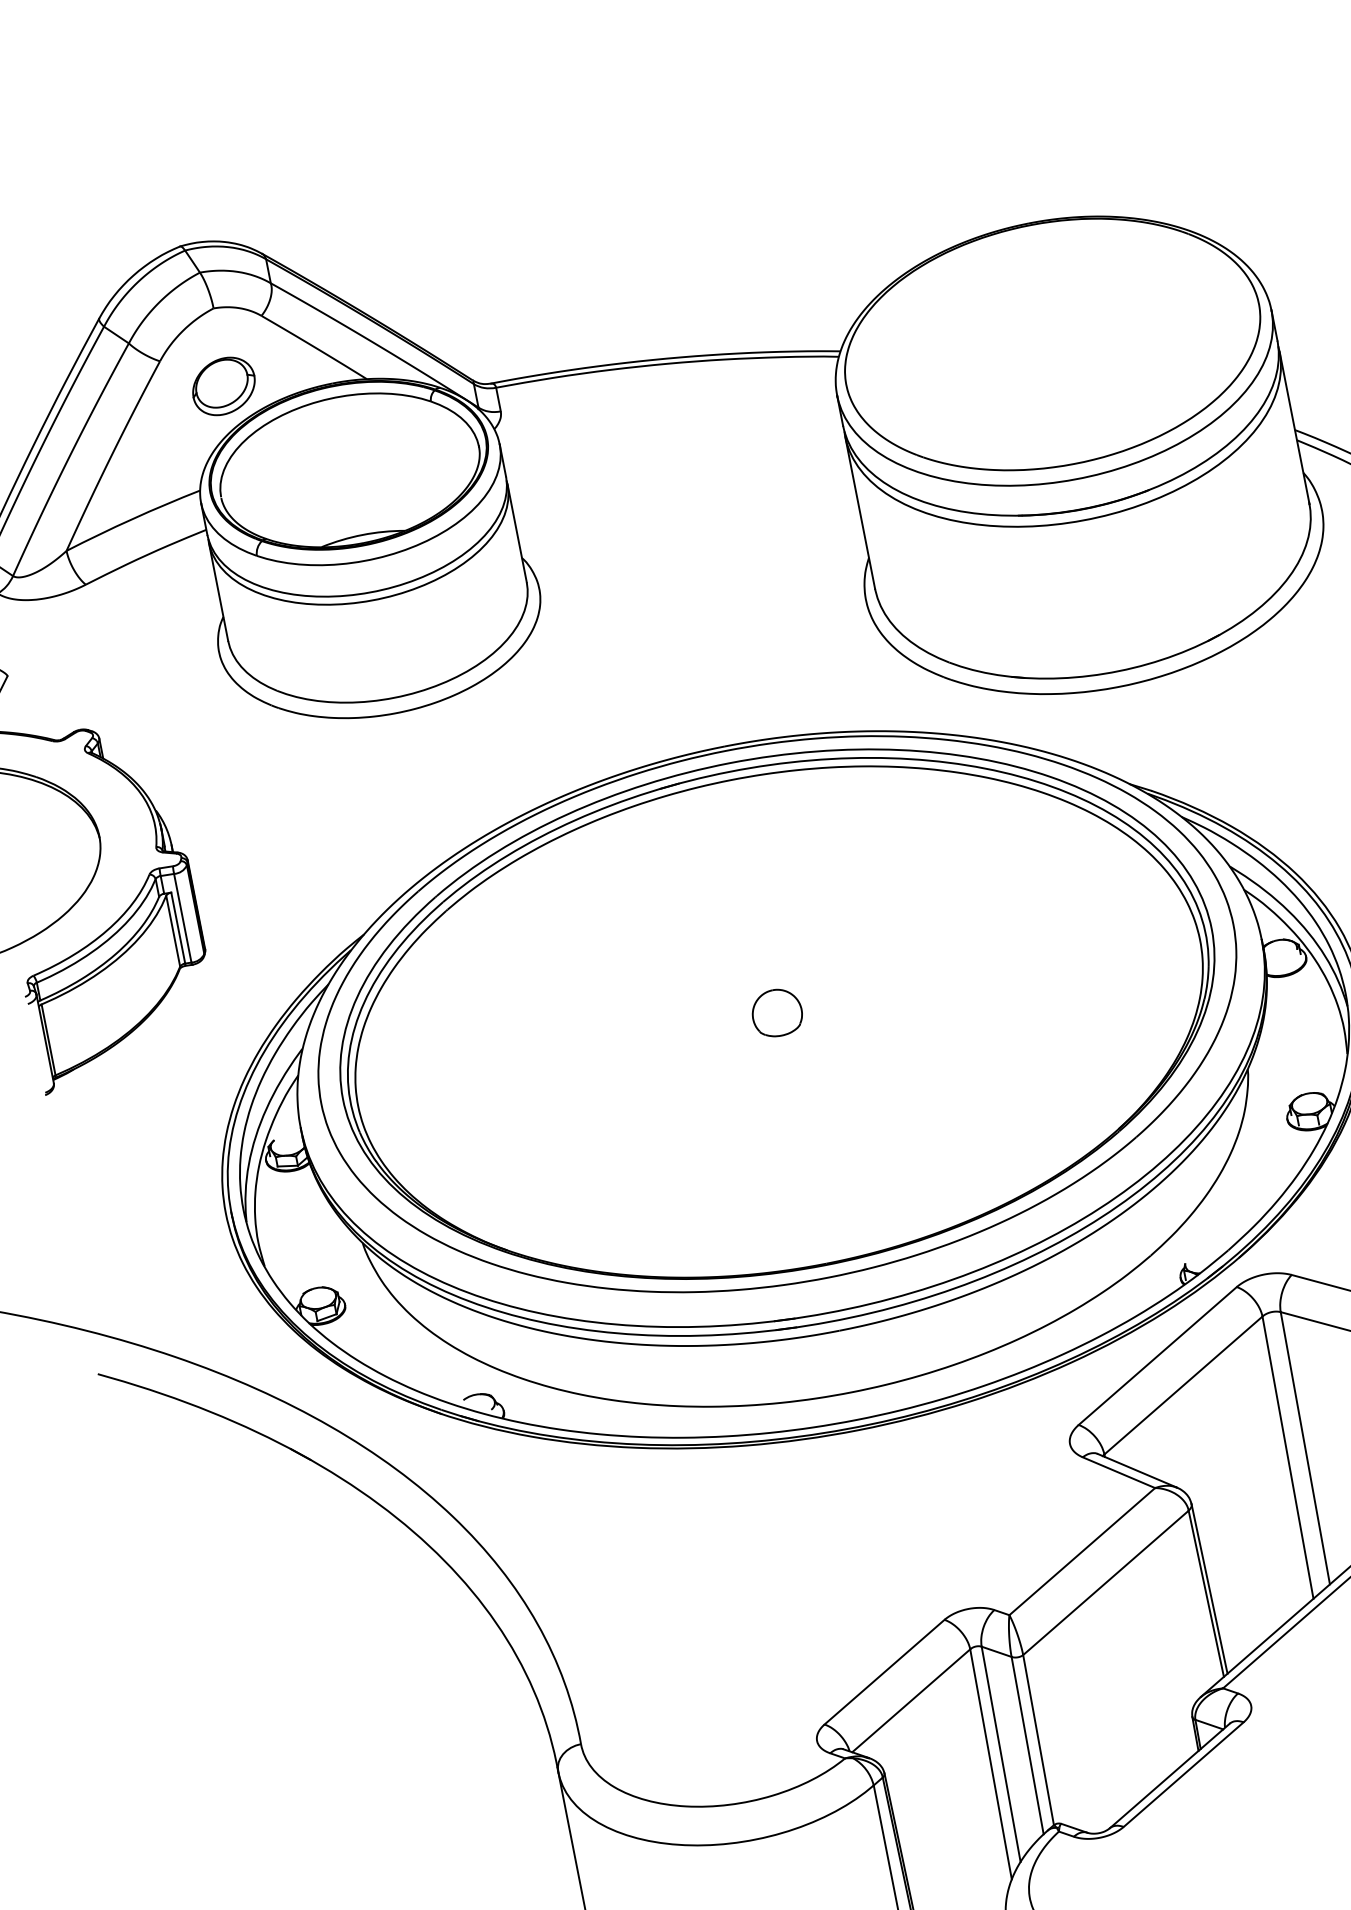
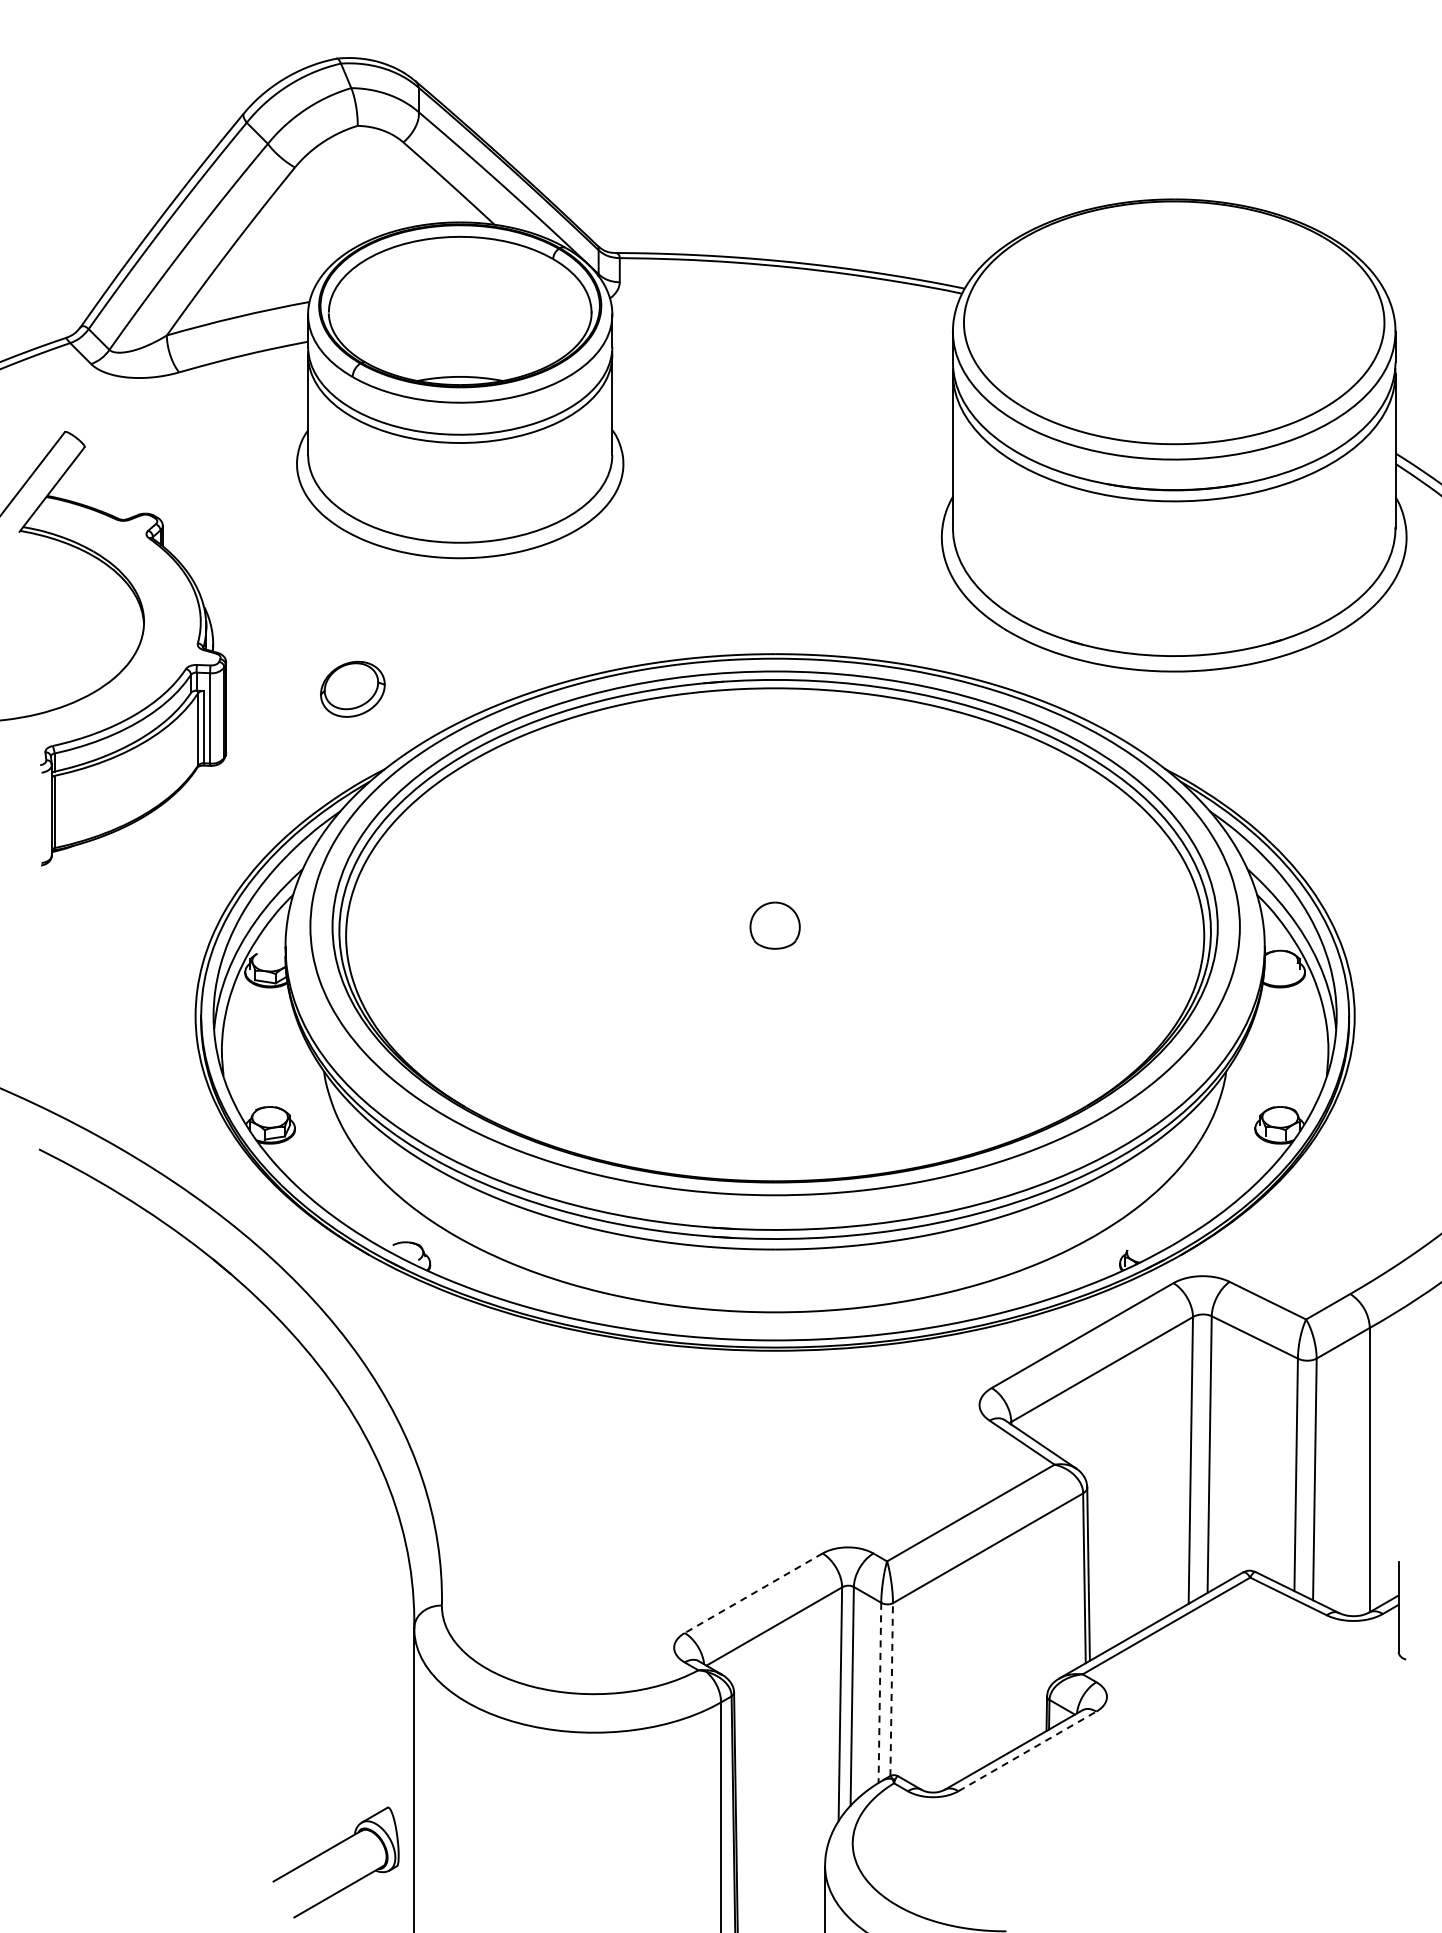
part: (223, 385) -> (352, 688), moved
line: (884, 1672) -> (753, 1593), solid -> dashed
line: (1038, 1740) -> (891, 1689), solid -> dashed
line: (1027, 1746) -> (879, 1693), solid -> dashed
line: (1183, 1774) -> (1027, 1751), solid -> dashed

